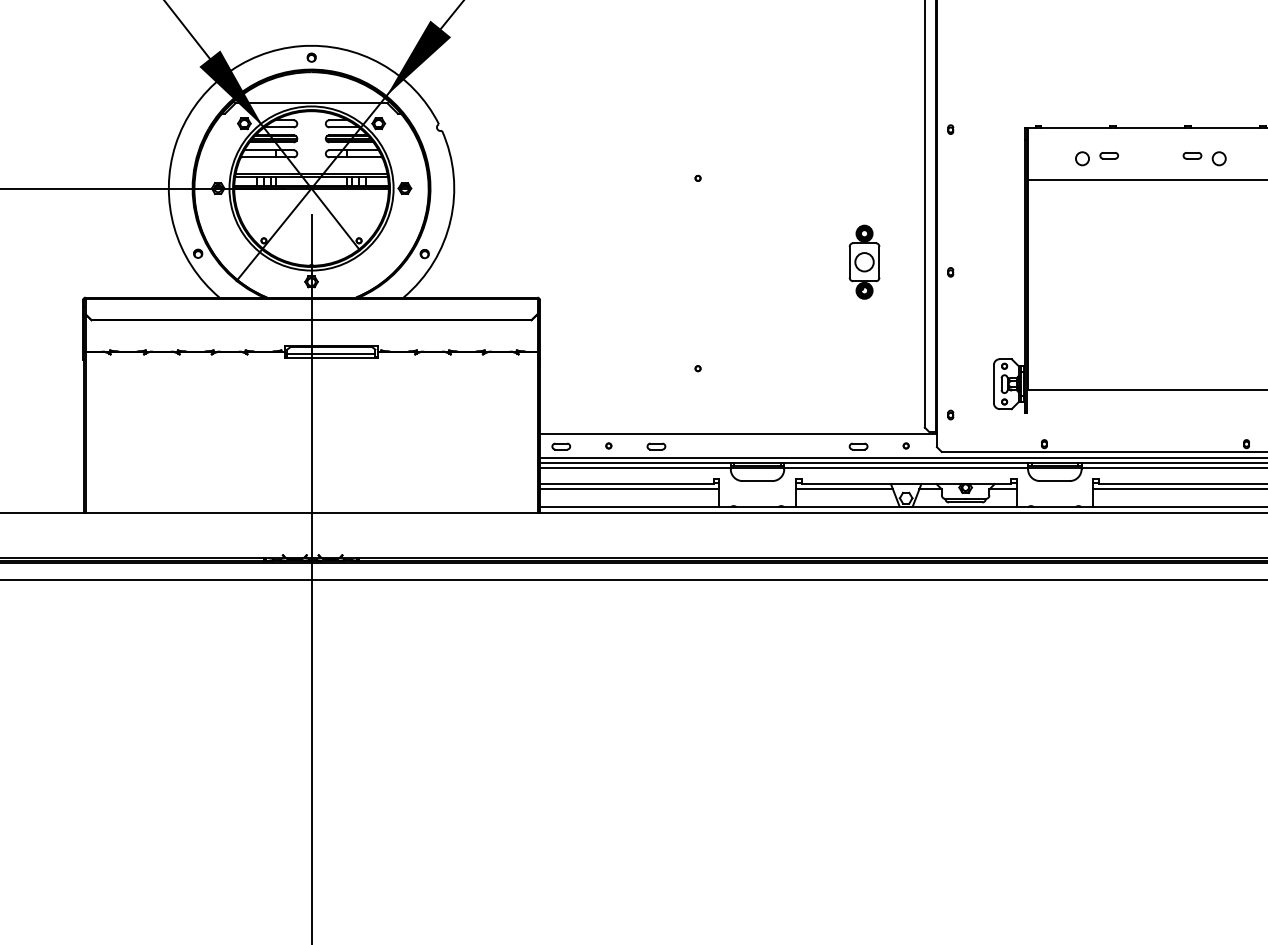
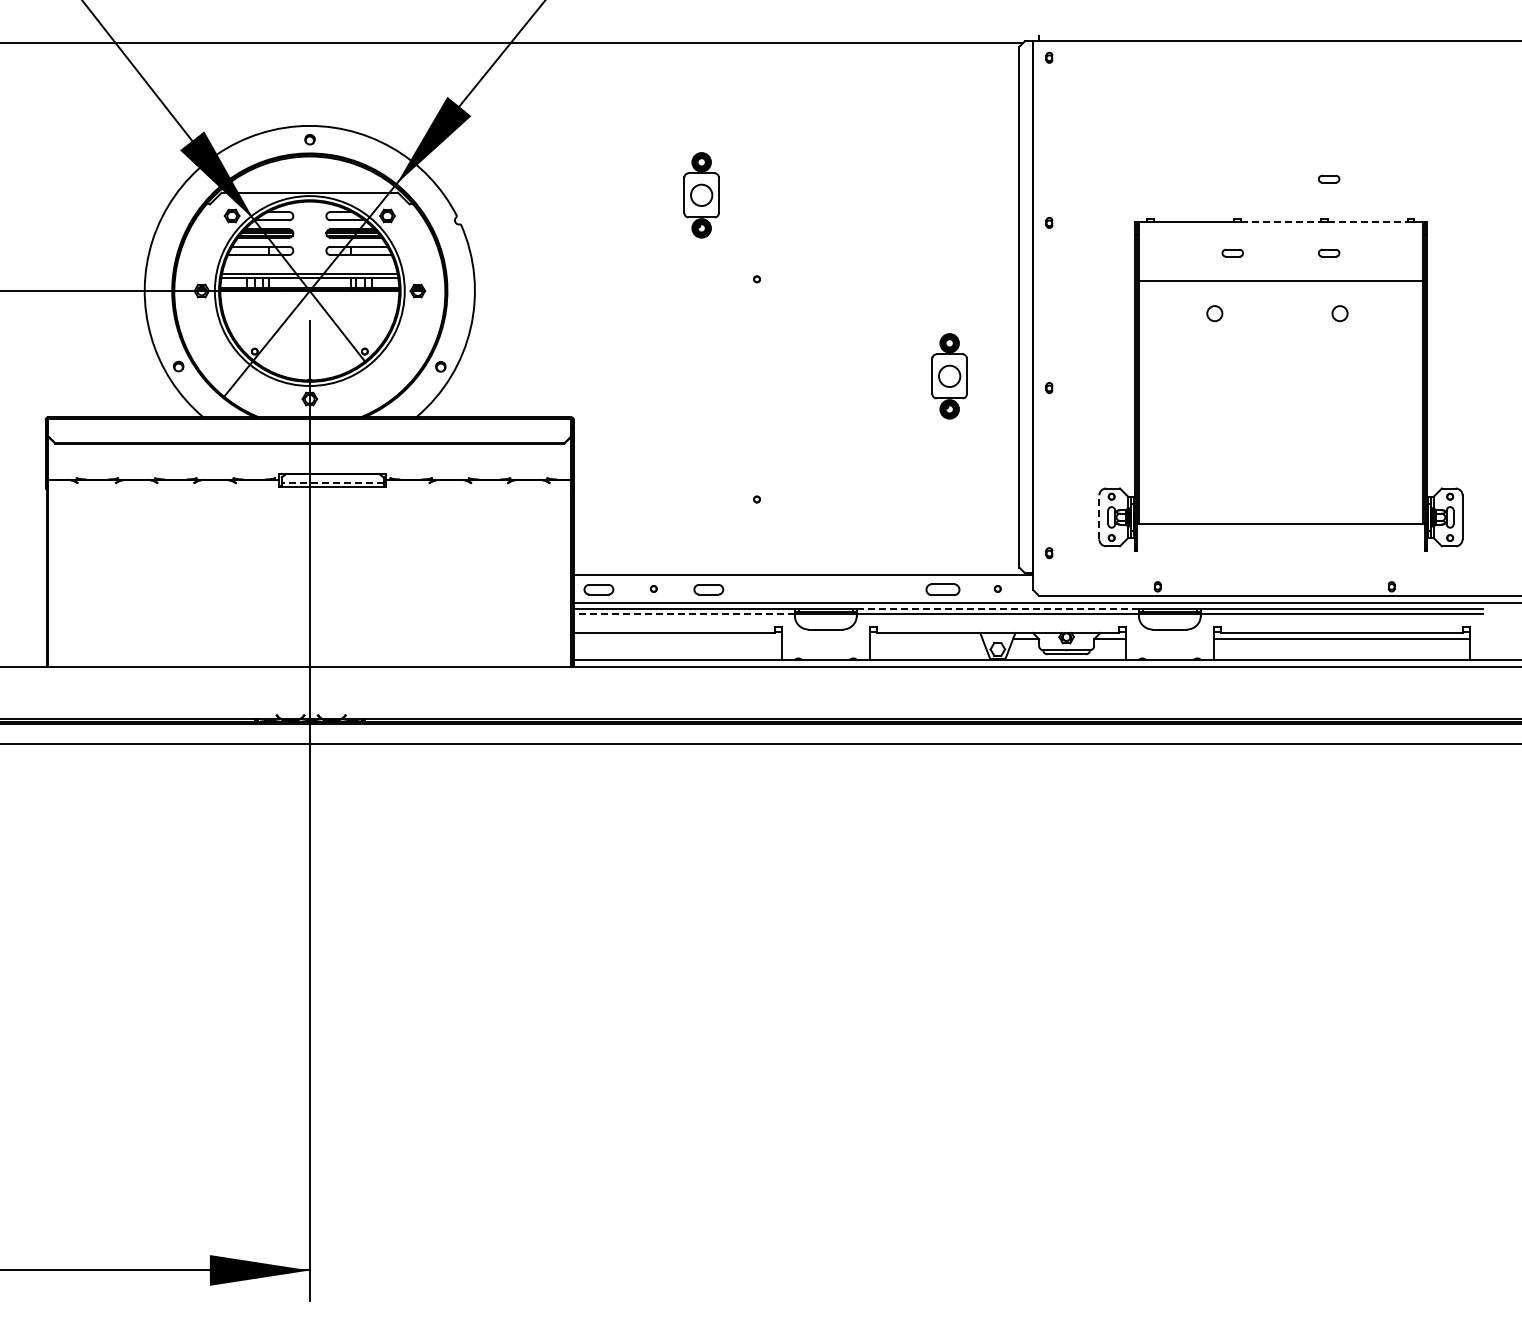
part: (1191, 91) -> (1328, 178), added
part: (650, 105) -> (701, 195), added
line: (1150, 128) -> (1280, 221), solid -> dashed
line: (1225, 128) -> (1367, 221), solid -> dashed
circle: (1082, 158) -> (1214, 313), moved
circle: (1218, 158) -> (1339, 313), moved
line: (331, 353) -> (332, 482), solid -> dashed
line: (994, 383) -> (1099, 516), solid -> dashed
part: (561, 446) -> (598, 589), size x1.4
part: (656, 446) -> (708, 589), size x1.4
part: (858, 446) -> (942, 589), size x1.6
line: (905, 462) -> (997, 608), solid -> dashed
line: (634, 468) -> (683, 614), solid -> dashed
line: (629, 489) -> (677, 639), removed
line: (843, 489) -> (925, 639), removed

